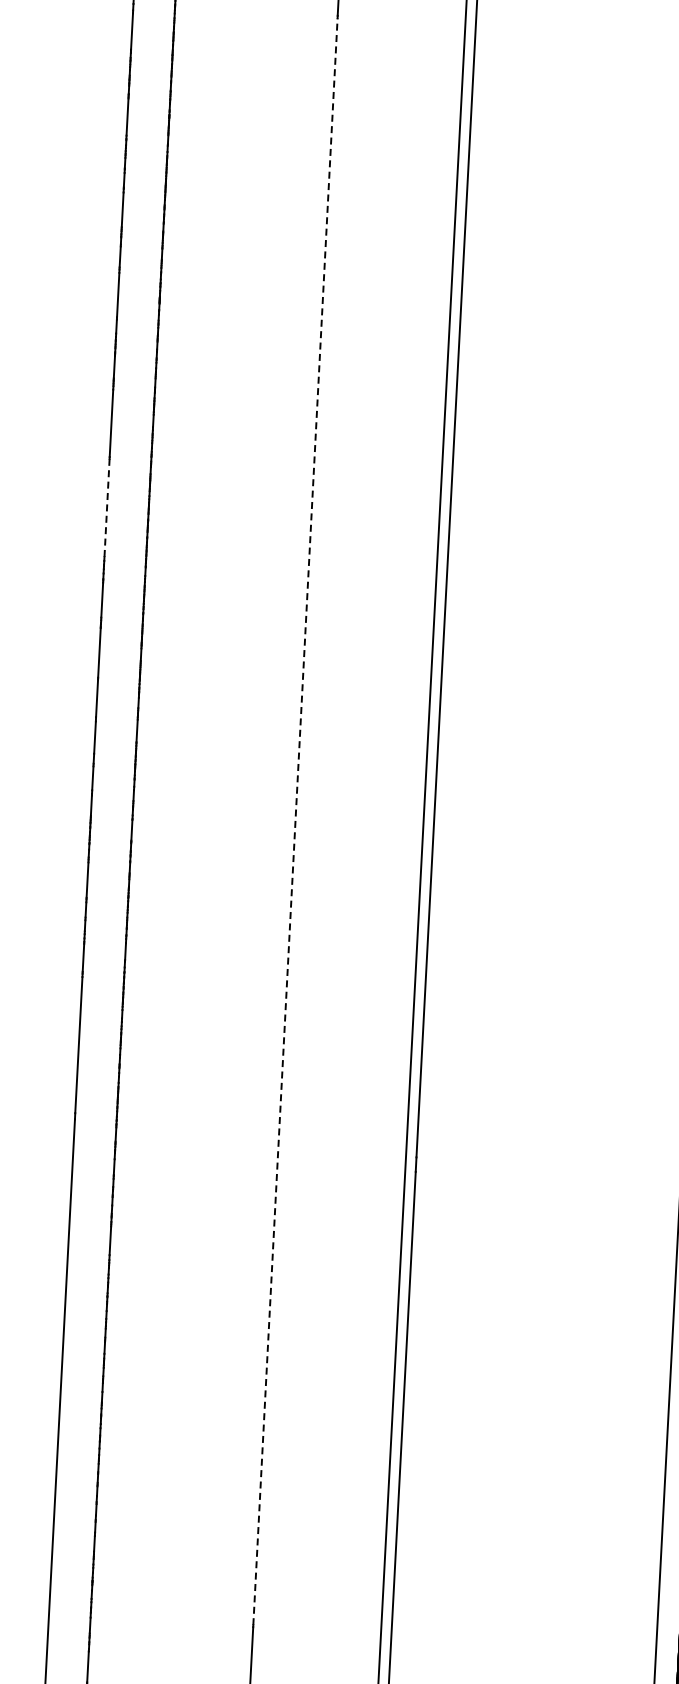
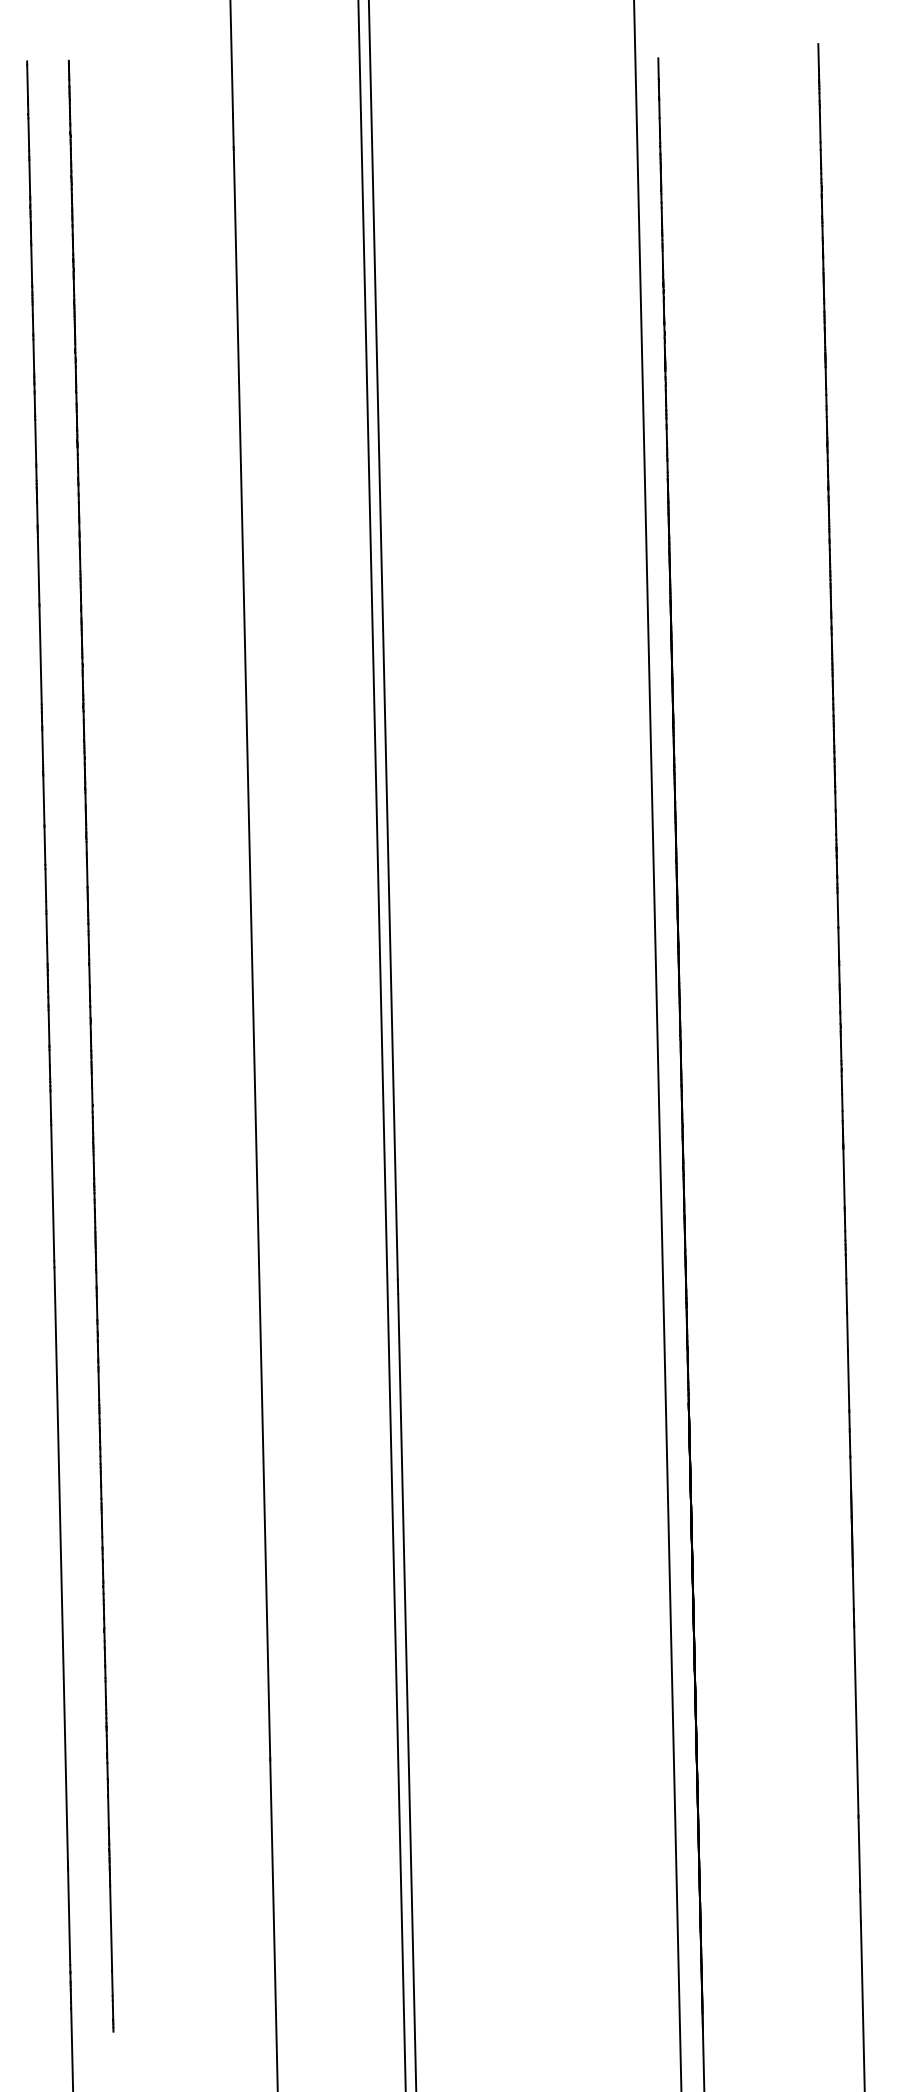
line: (106, 508) -> (40, 655), dashed -> solid
line: (295, 822) -> (252, 954), dashed -> solid

